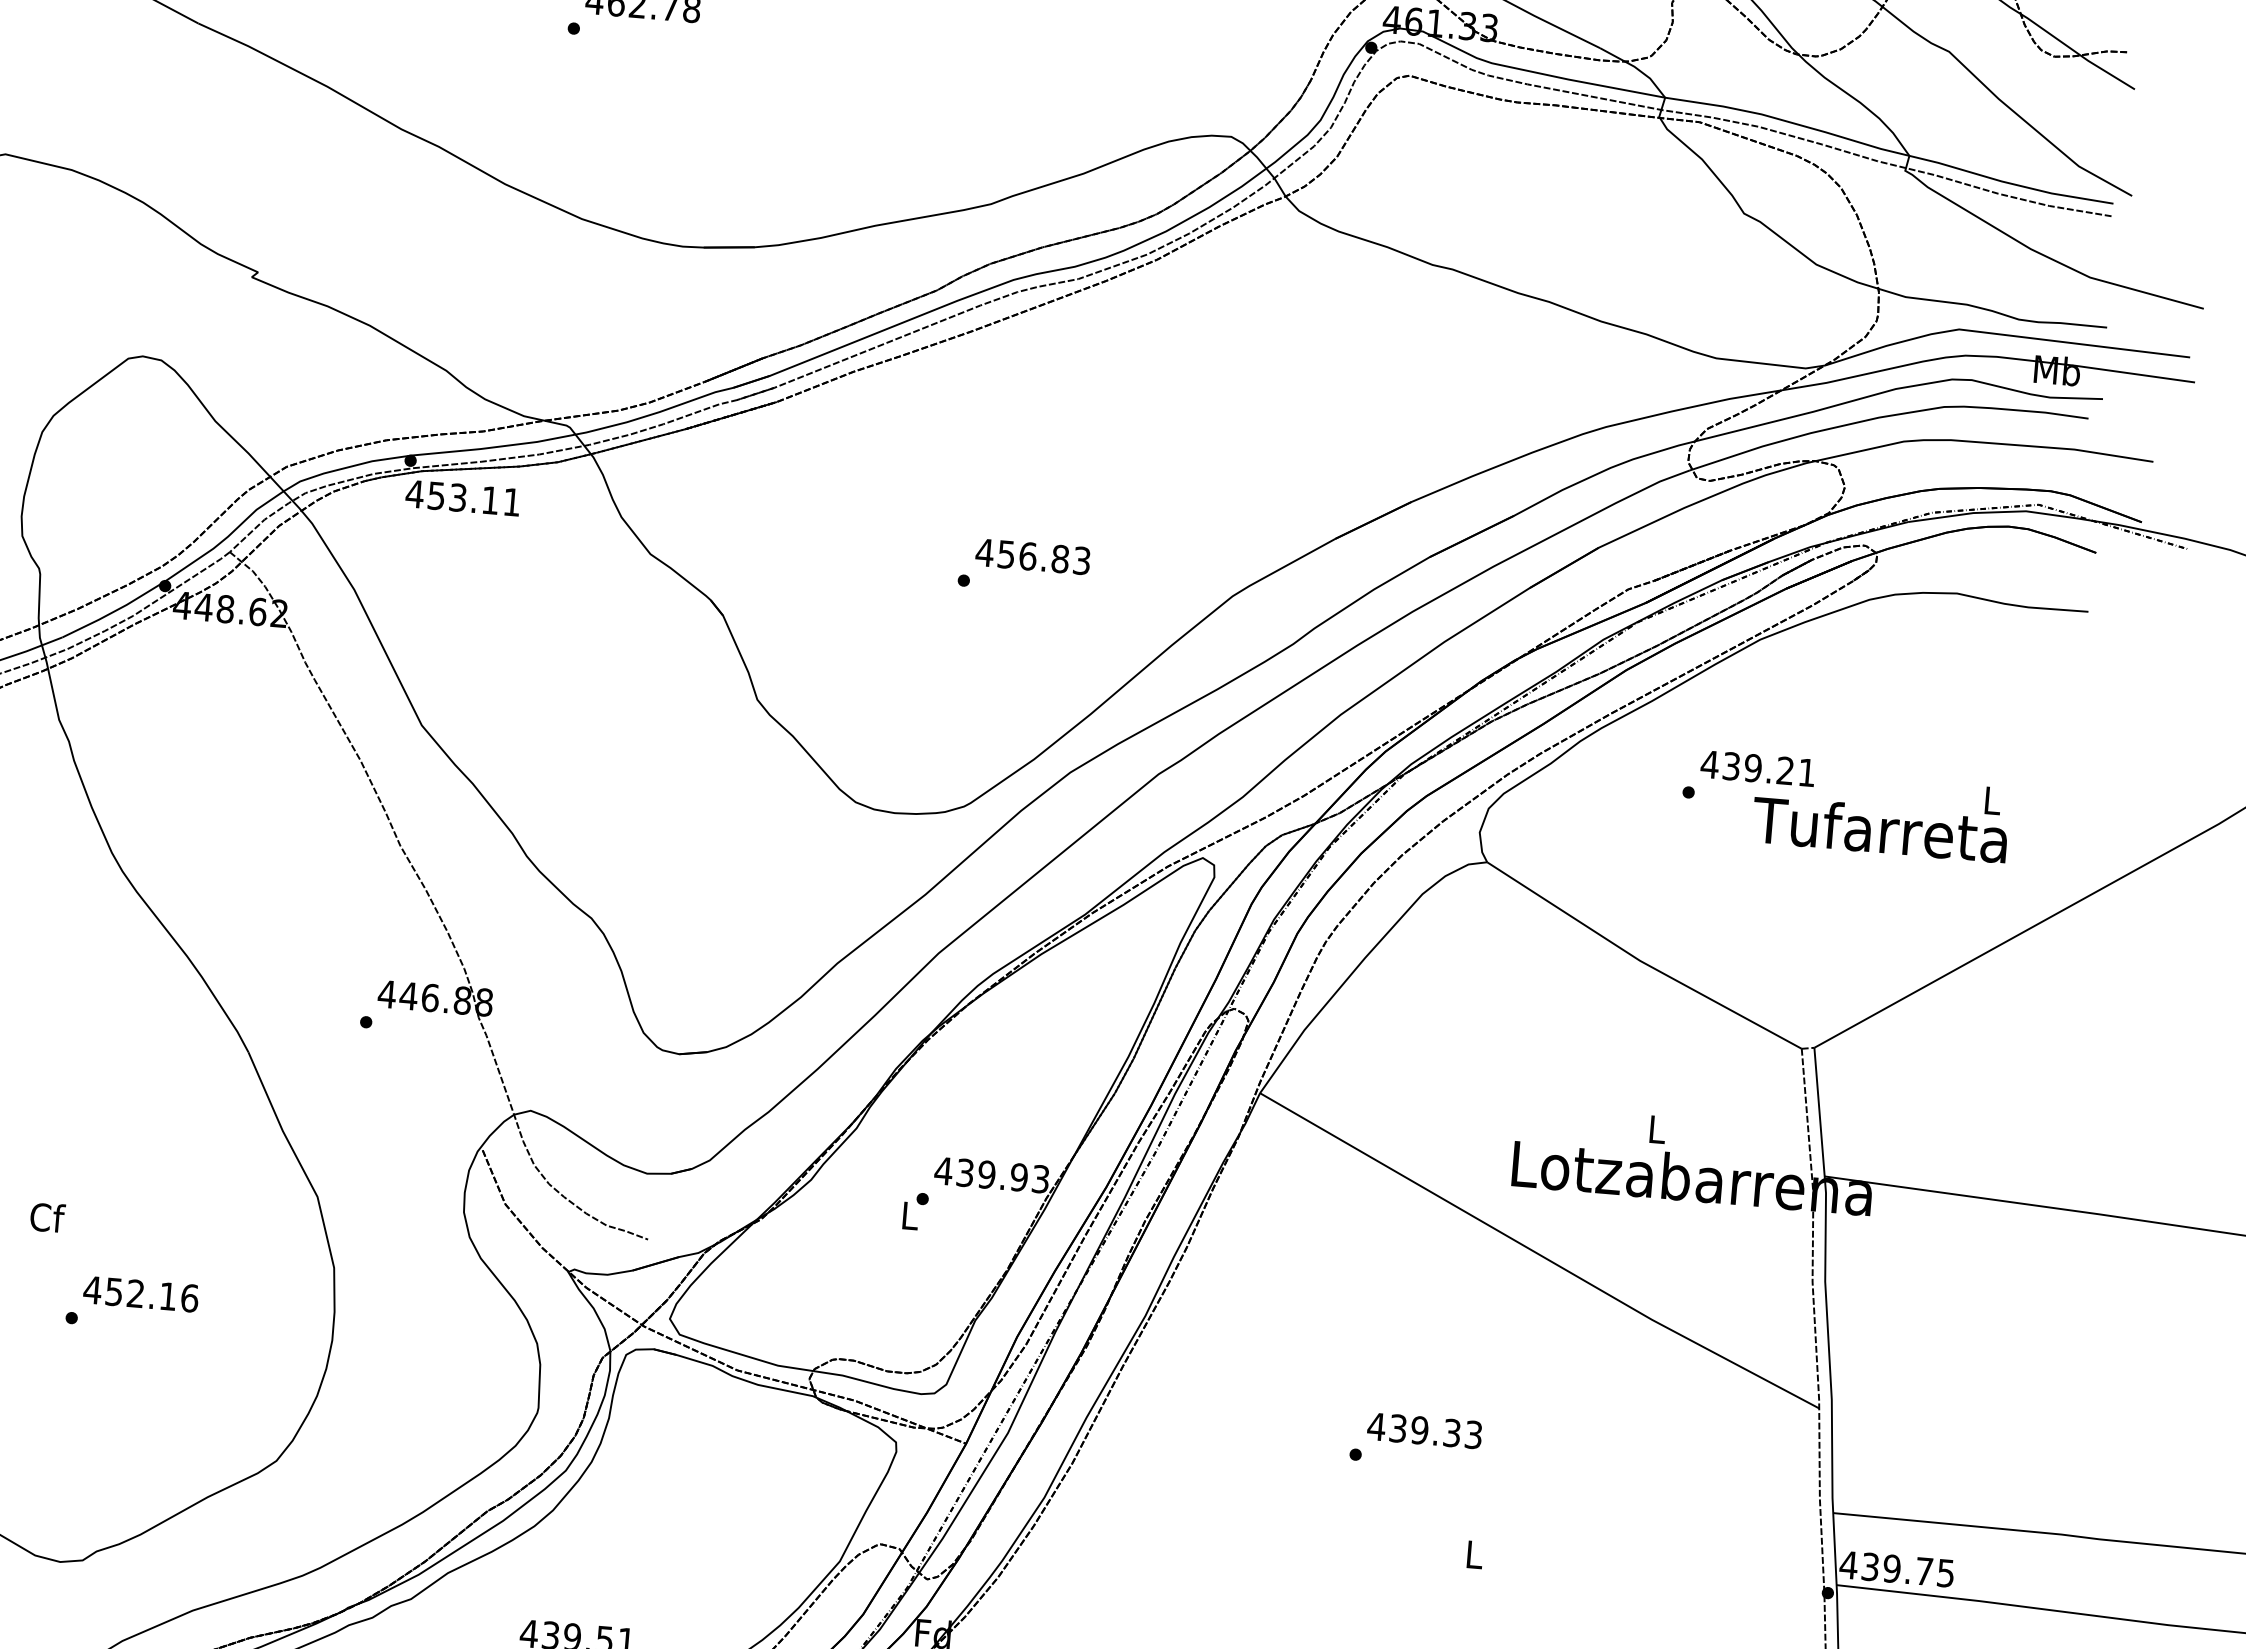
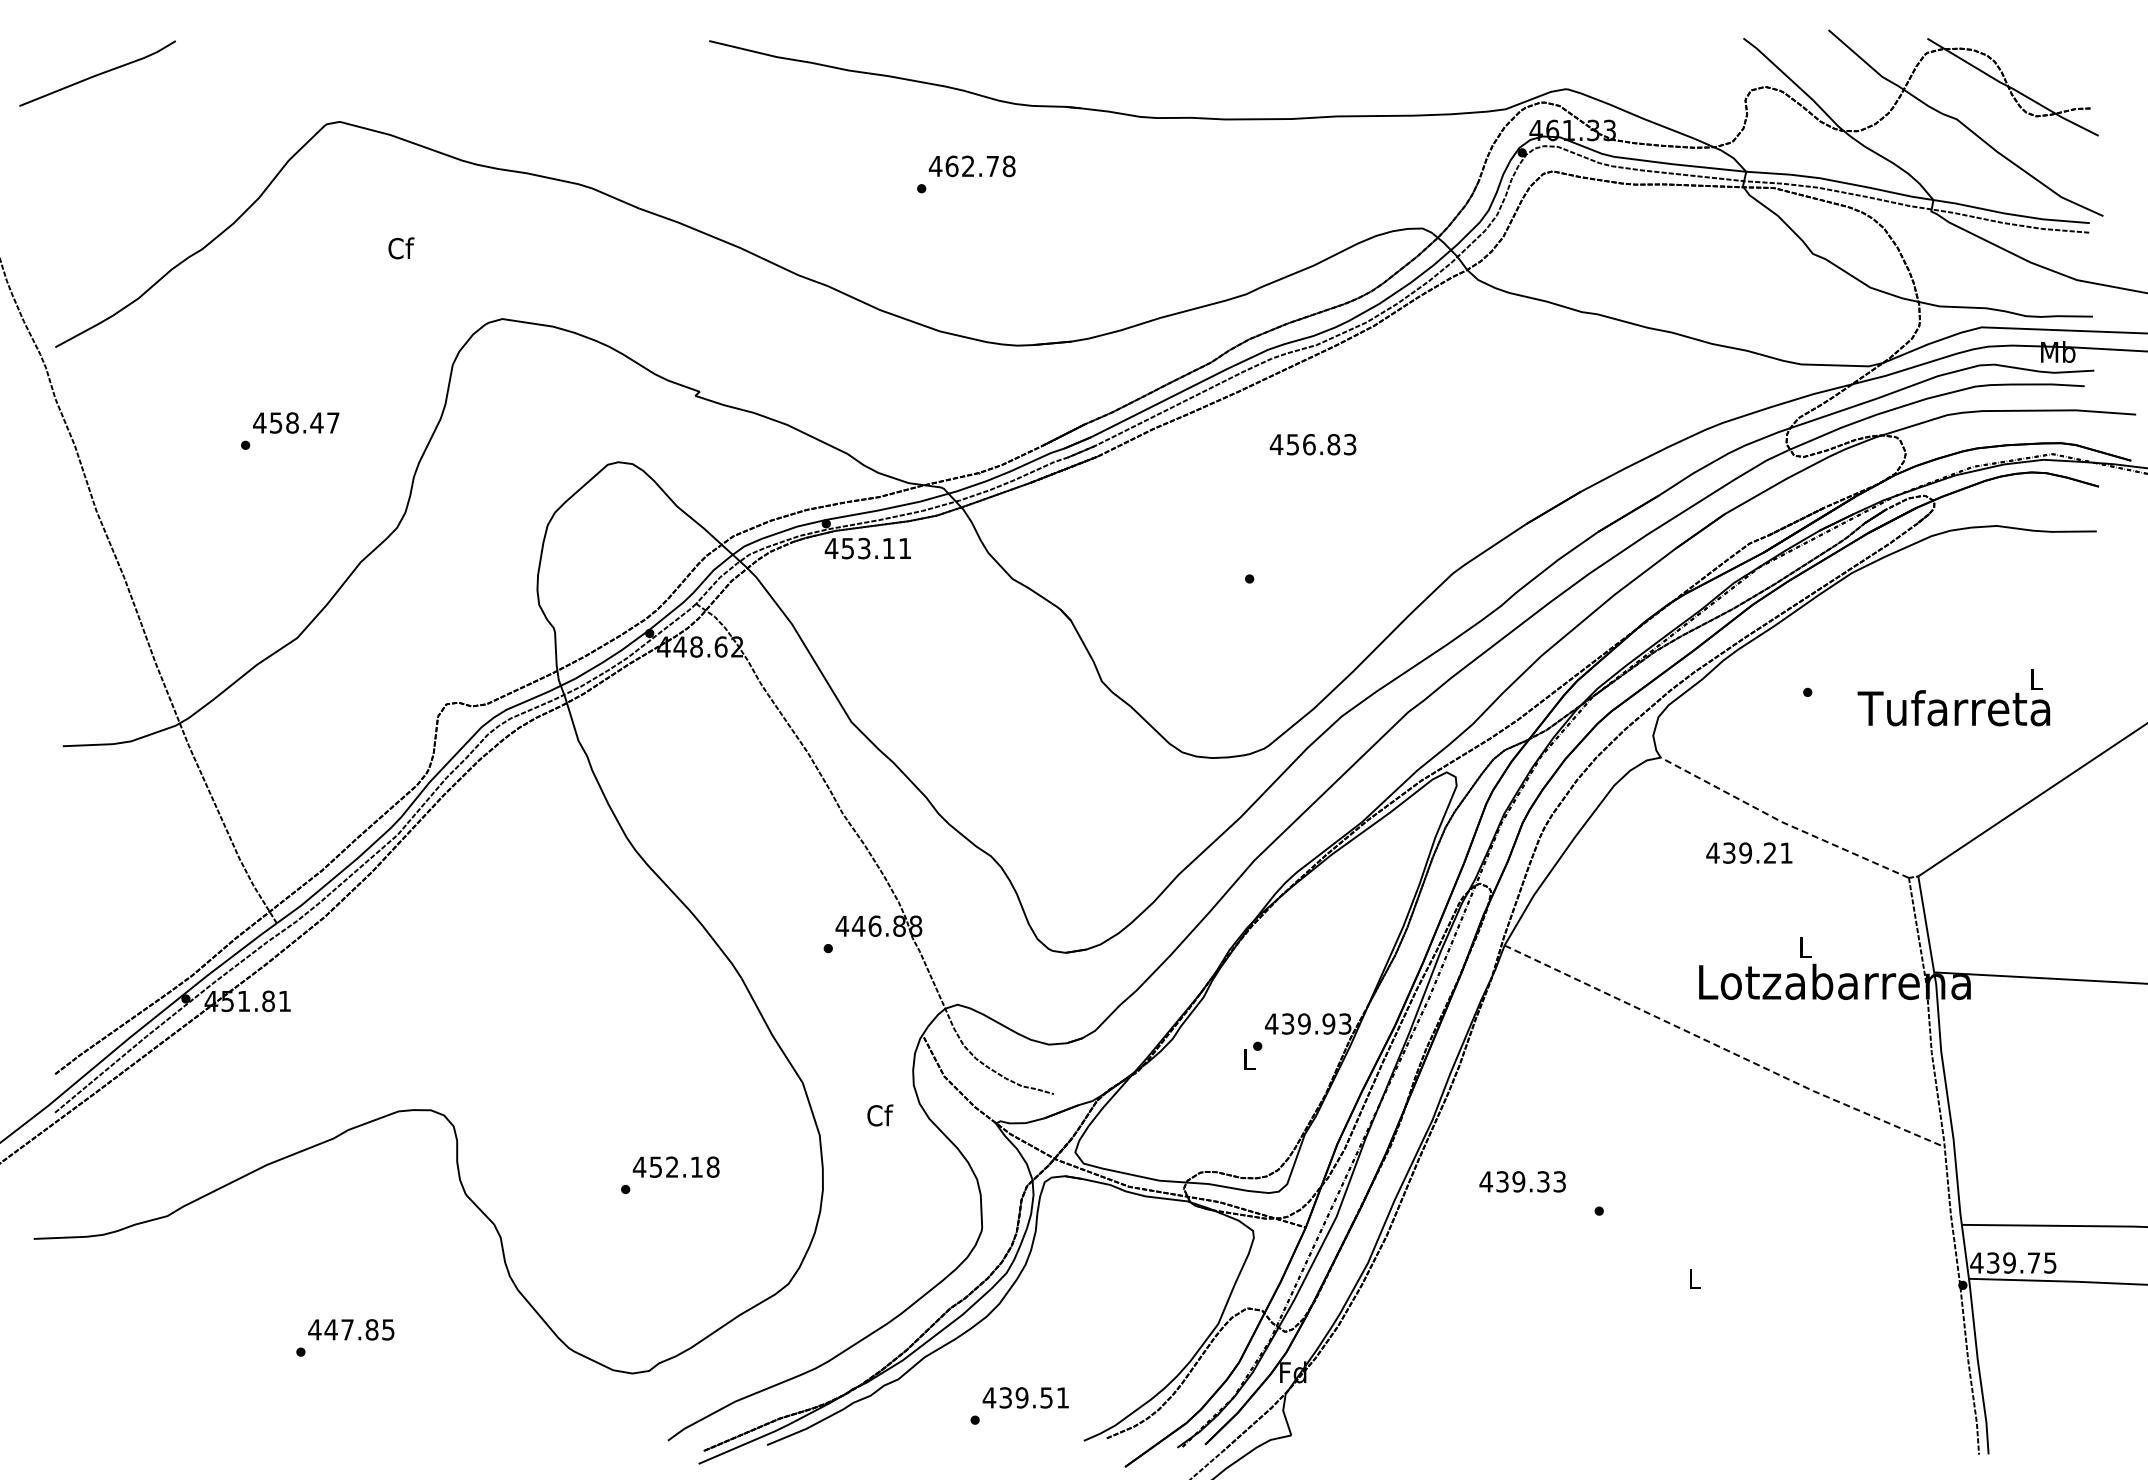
text: (1032, 556) -> (1312, 444), moved
text: (1758, 767) -> (1749, 852), moved
line: (1639, 961) -> (1781, 822), solid -> dashed
text: (47, 1217) -> (880, 1115), moved
line: (1539, 1253) -> (1724, 1048), solid -> dashed
text: (188, 1297) -> (712, 1166), 452.16 -> 452.18
text: (1424, 1430) -> (1522, 1181), moved

